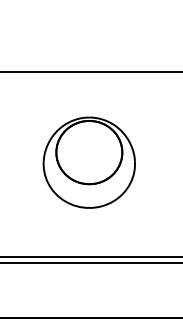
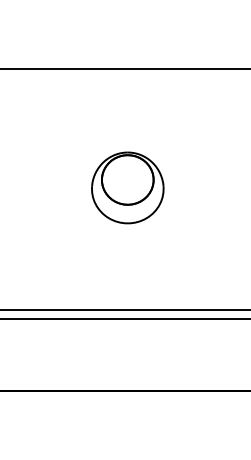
part: (89, 162) -> (127, 187), size x0.6

